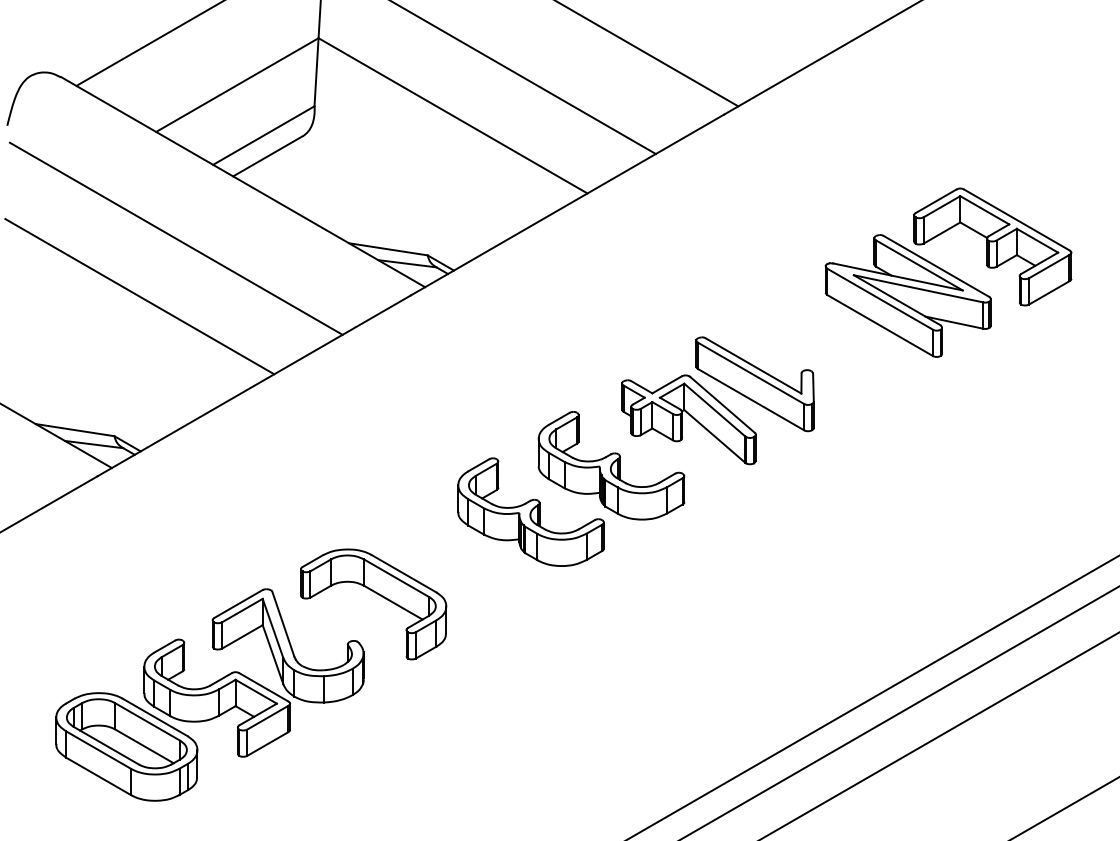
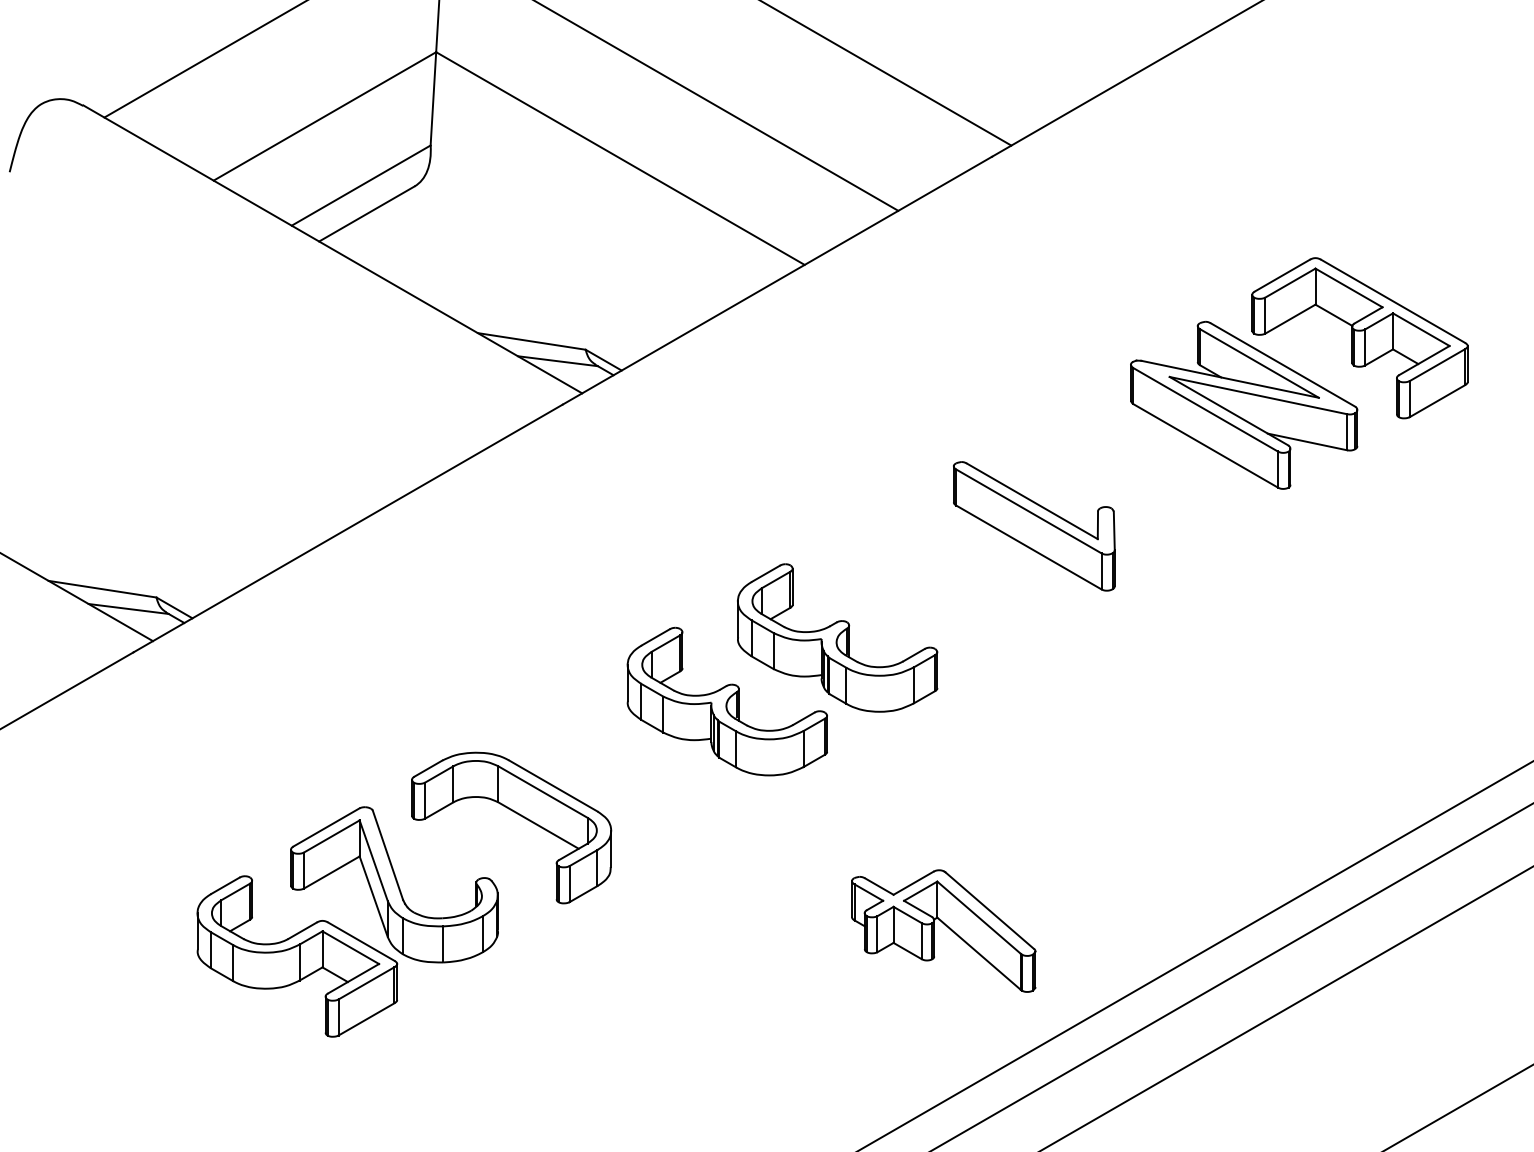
line: (176, 238) -> (241, 326), removed
line: (140, 296) -> (191, 405), removed
part: (688, 419) -> (943, 930), moved
part: (126, 746) -> (173, 1022), removed

